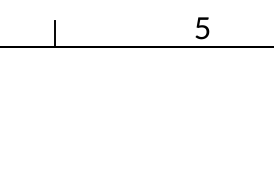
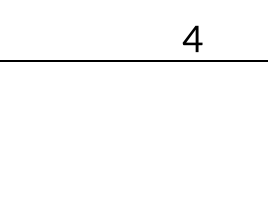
text: (202, 28) -> (192, 39), 5 -> 4
line: (54, 33) -> (13, 45), removed

